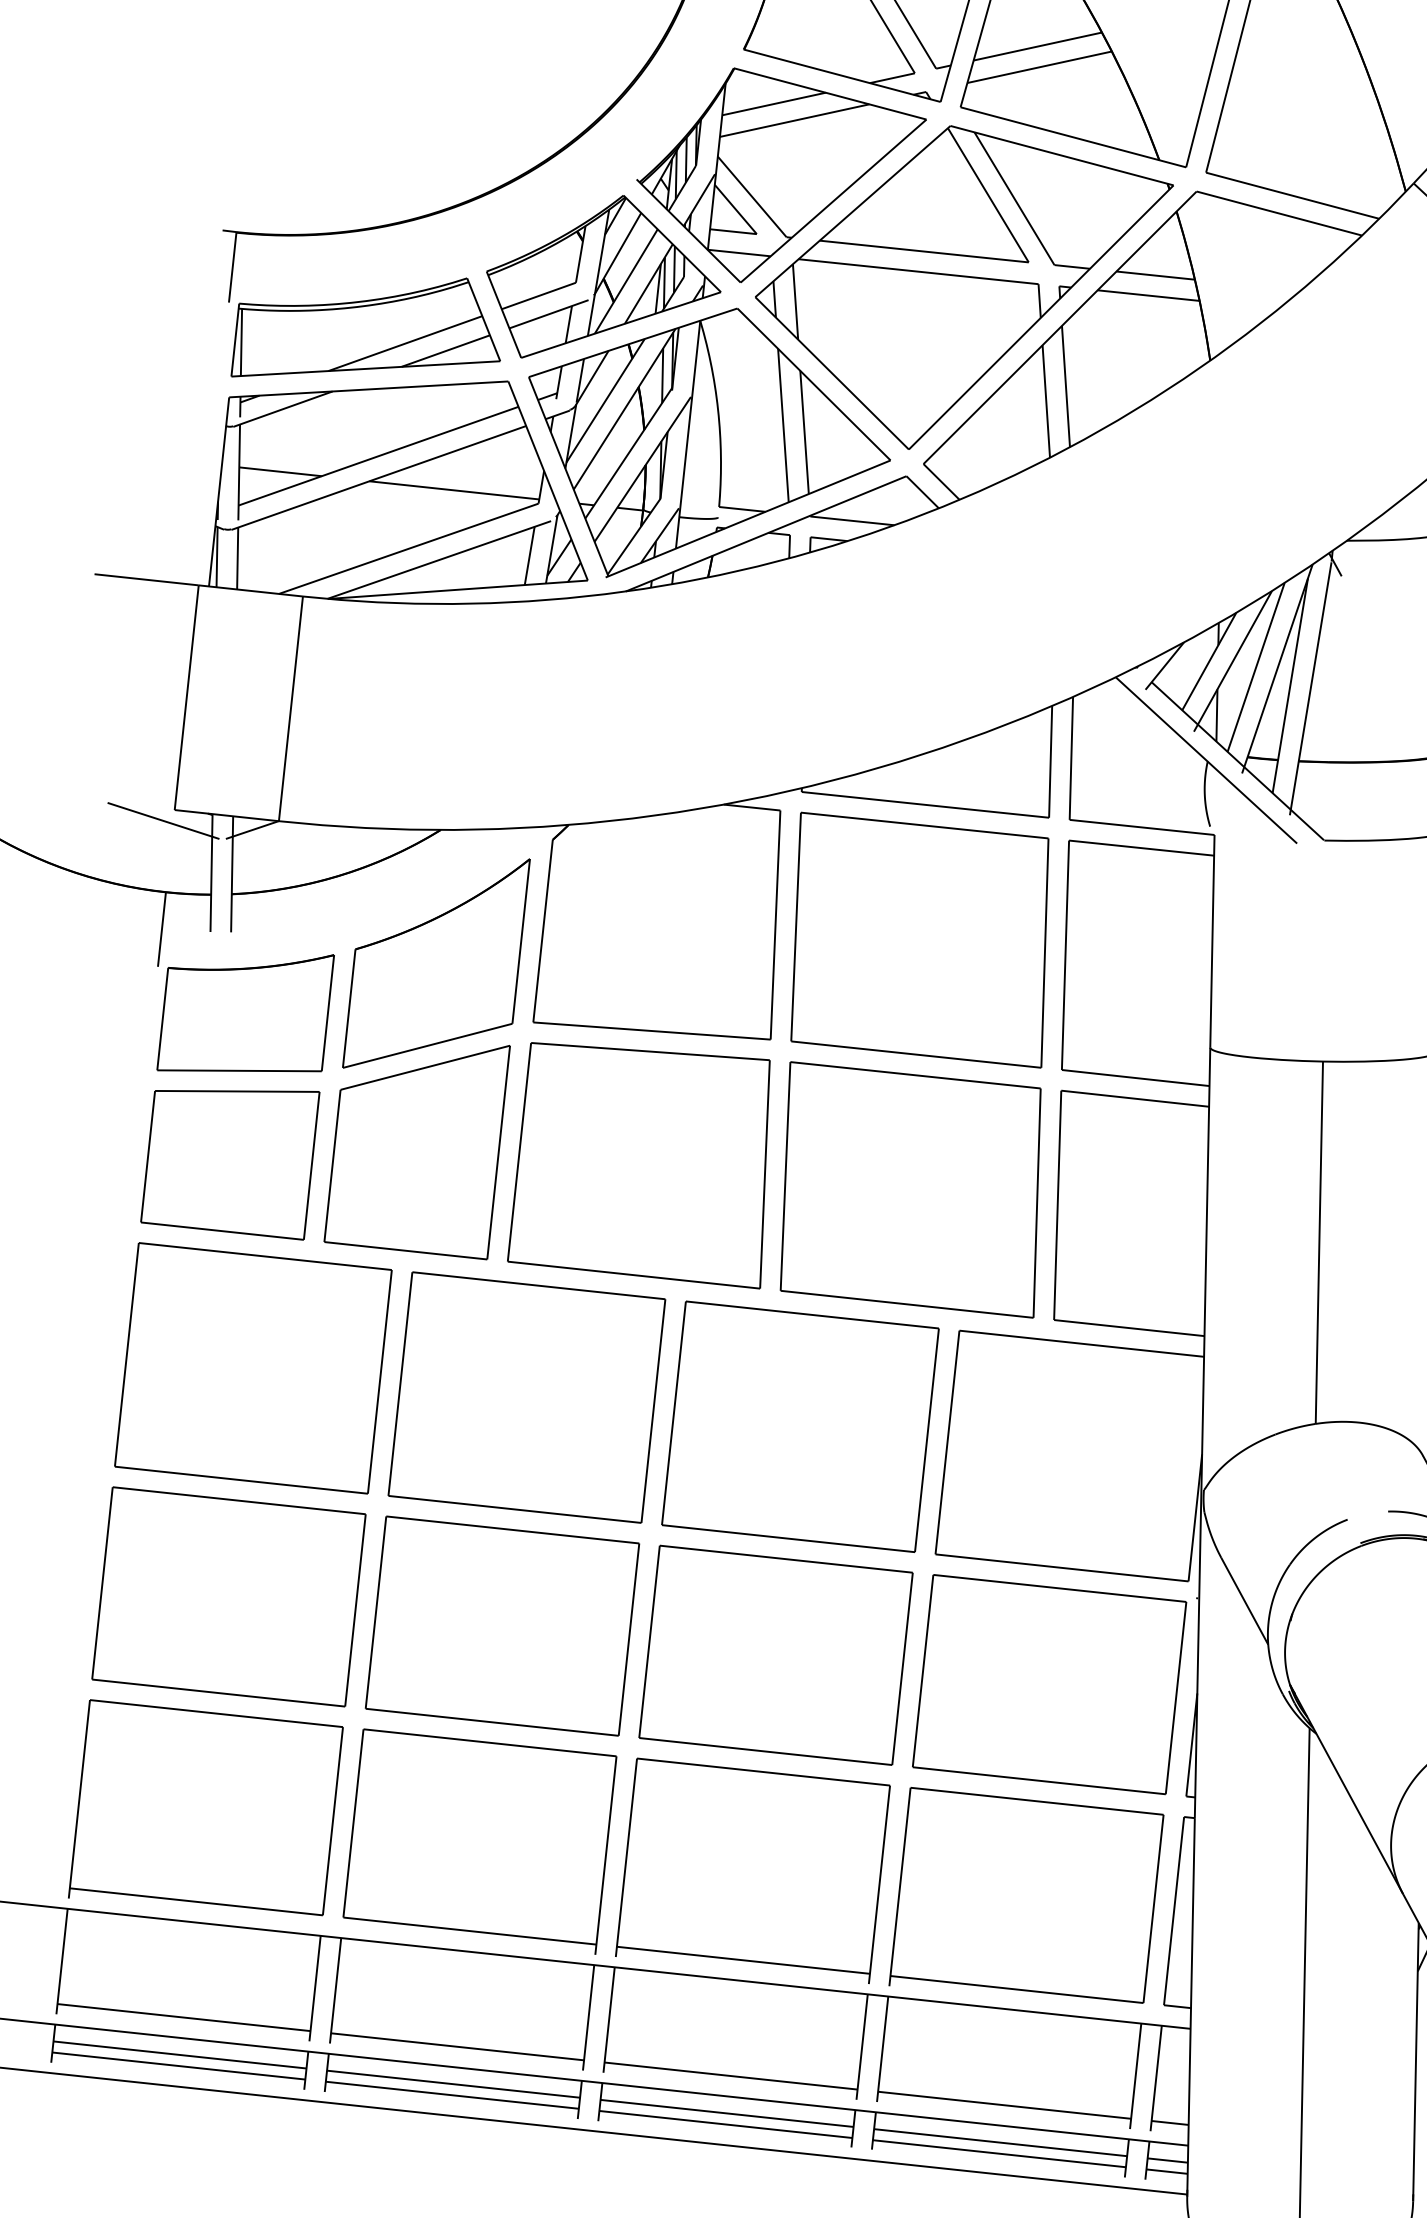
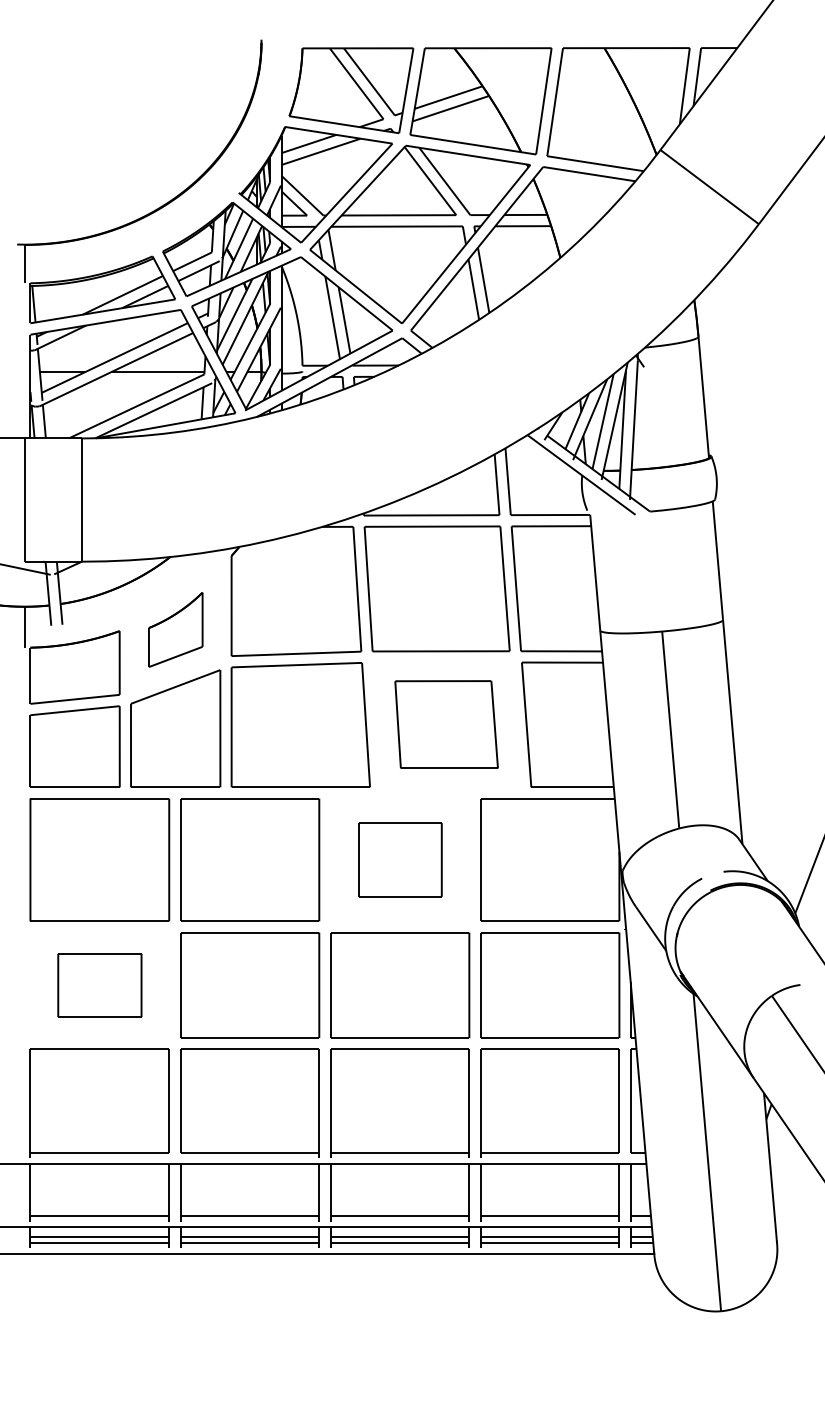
part: (436, 962) -> (175, 629), size x0.6
part: (911, 1188) -> (446, 724), size x0.7
part: (801, 1426) -> (400, 859), size x0.6
part: (228, 1597) -> (99, 985), size x0.6

